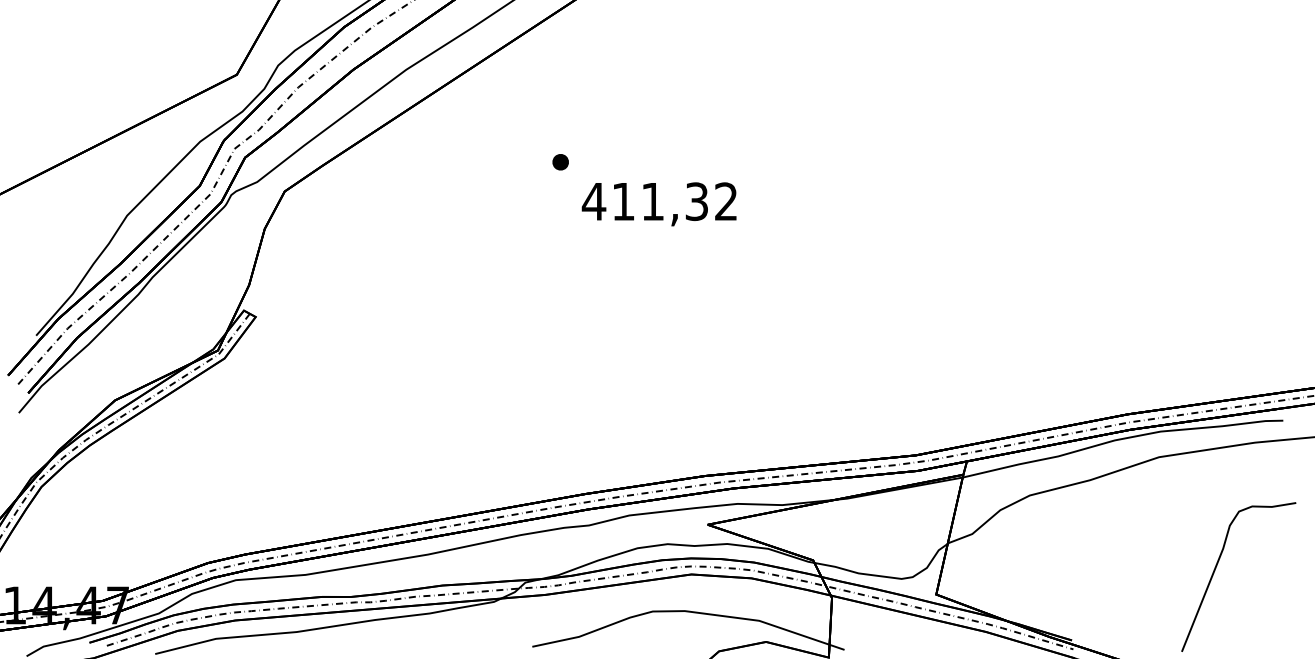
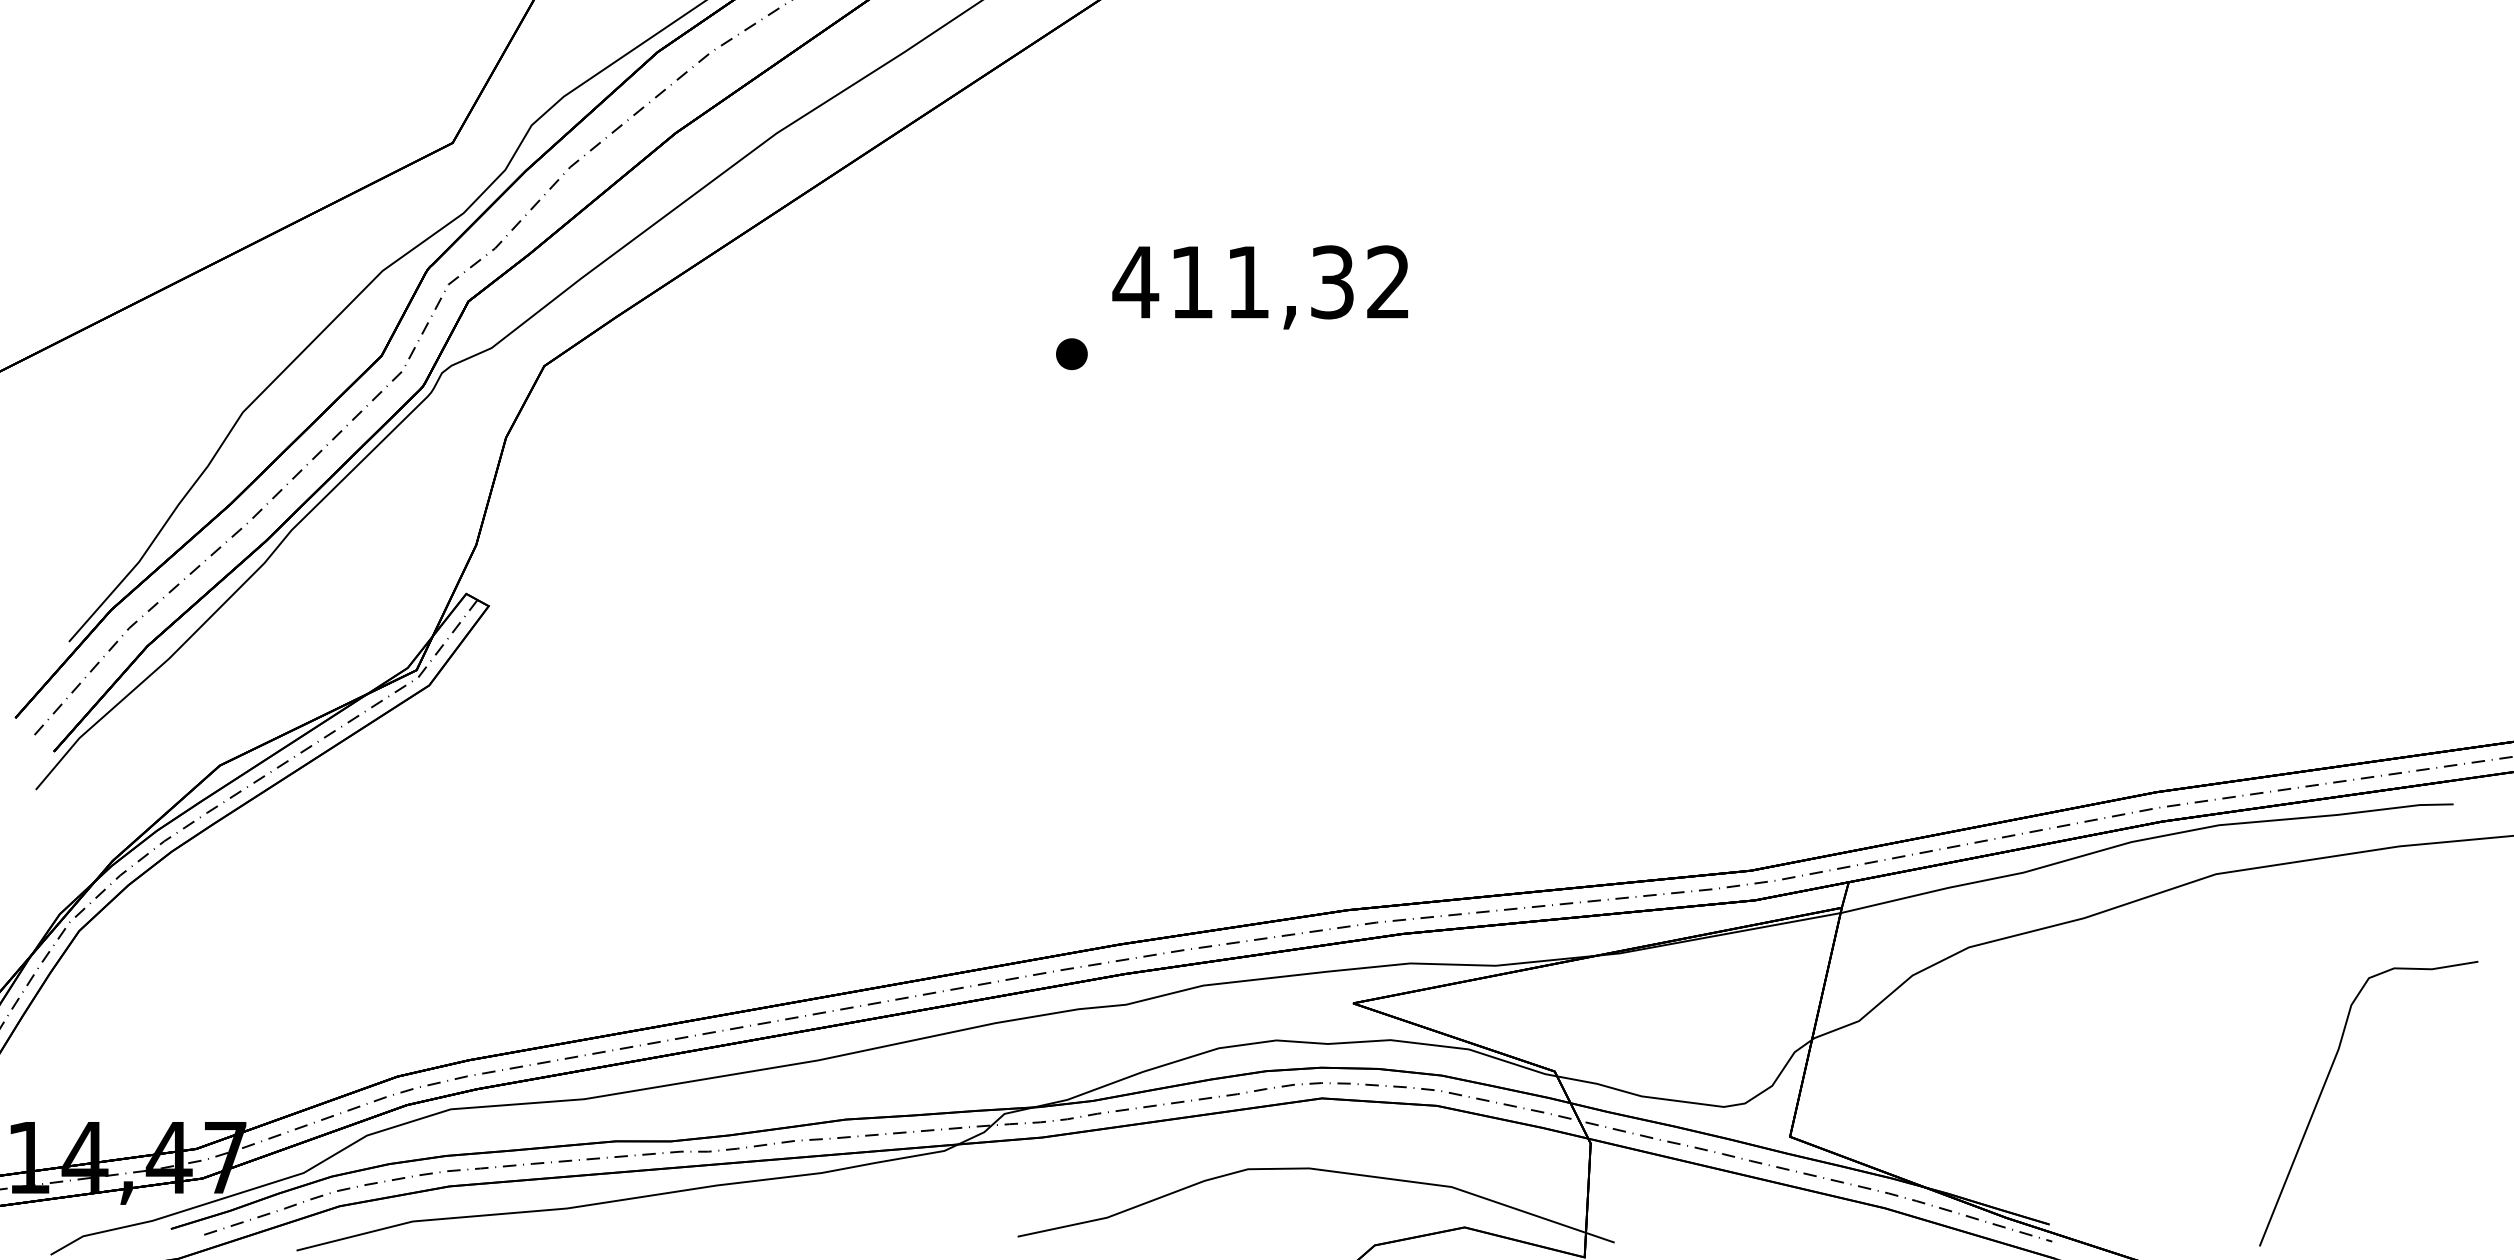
part: (560, 162) -> (1071, 354), moved
text: (658, 204) -> (1258, 287), moved

